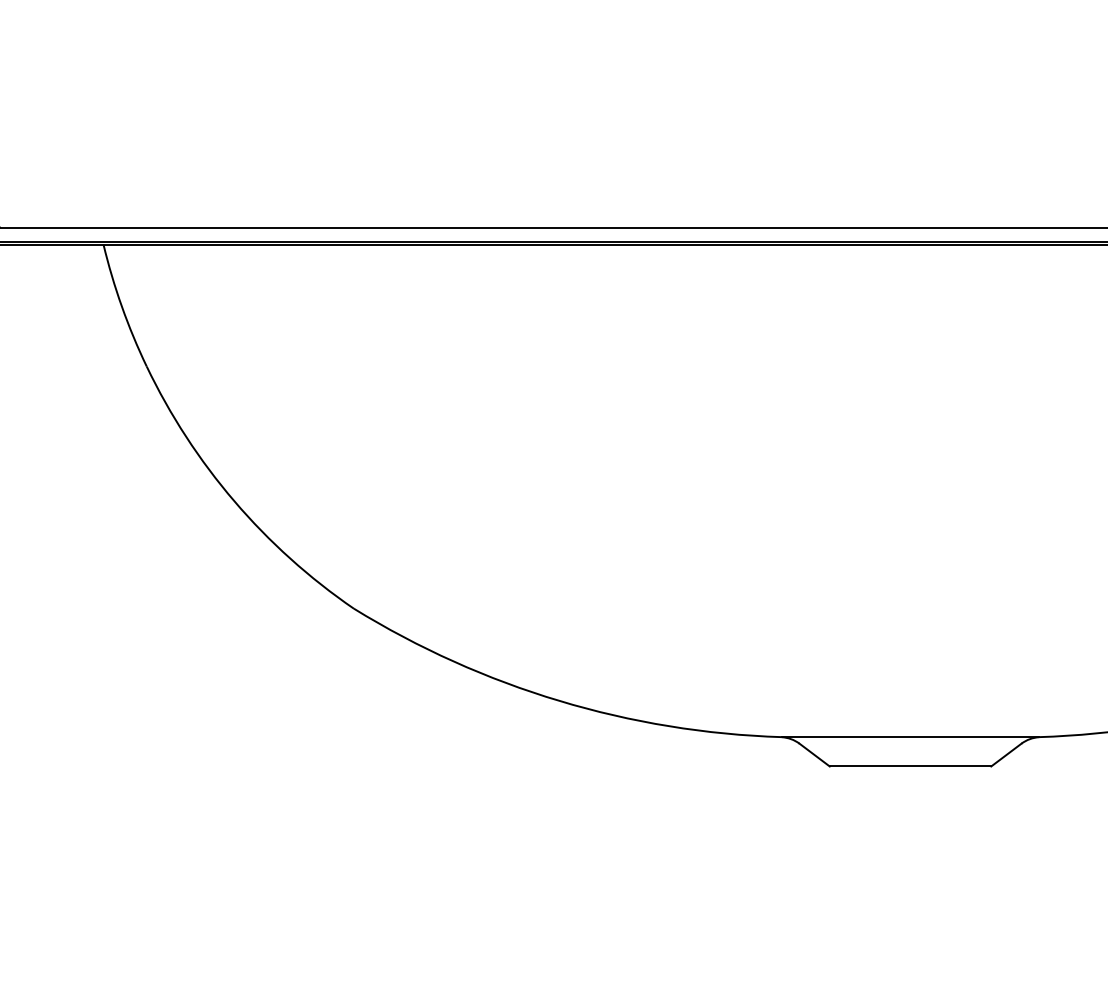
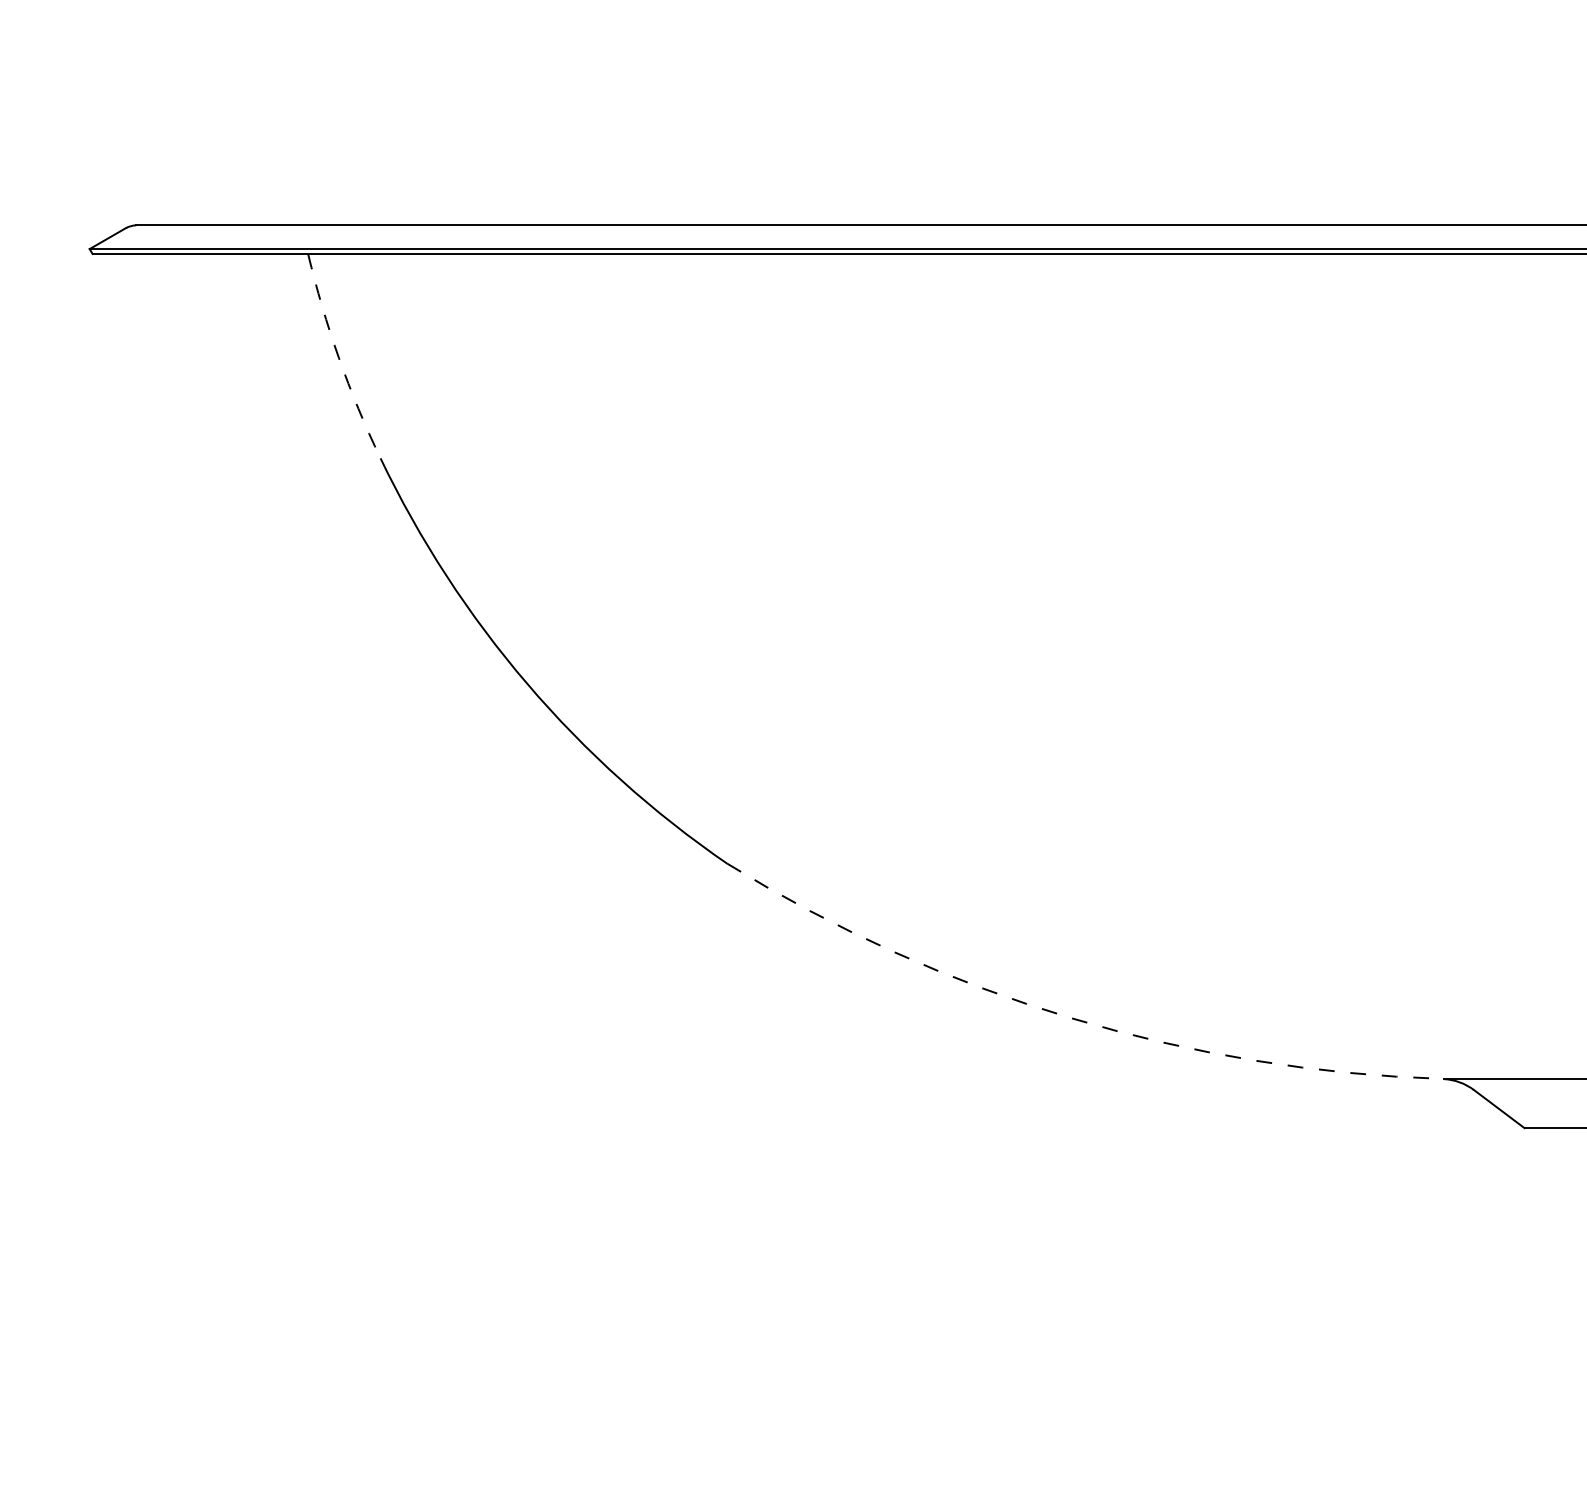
arc: (121, 306) -> (338, 357), solid -> dashed
arc: (559, 700) -> (1071, 1017), solid -> dashed

